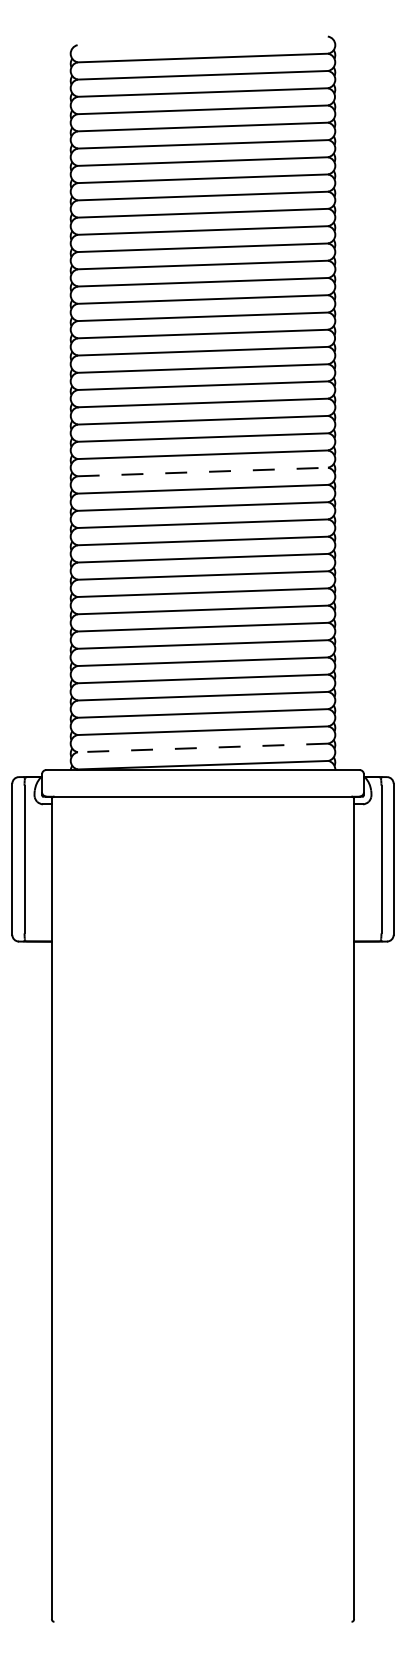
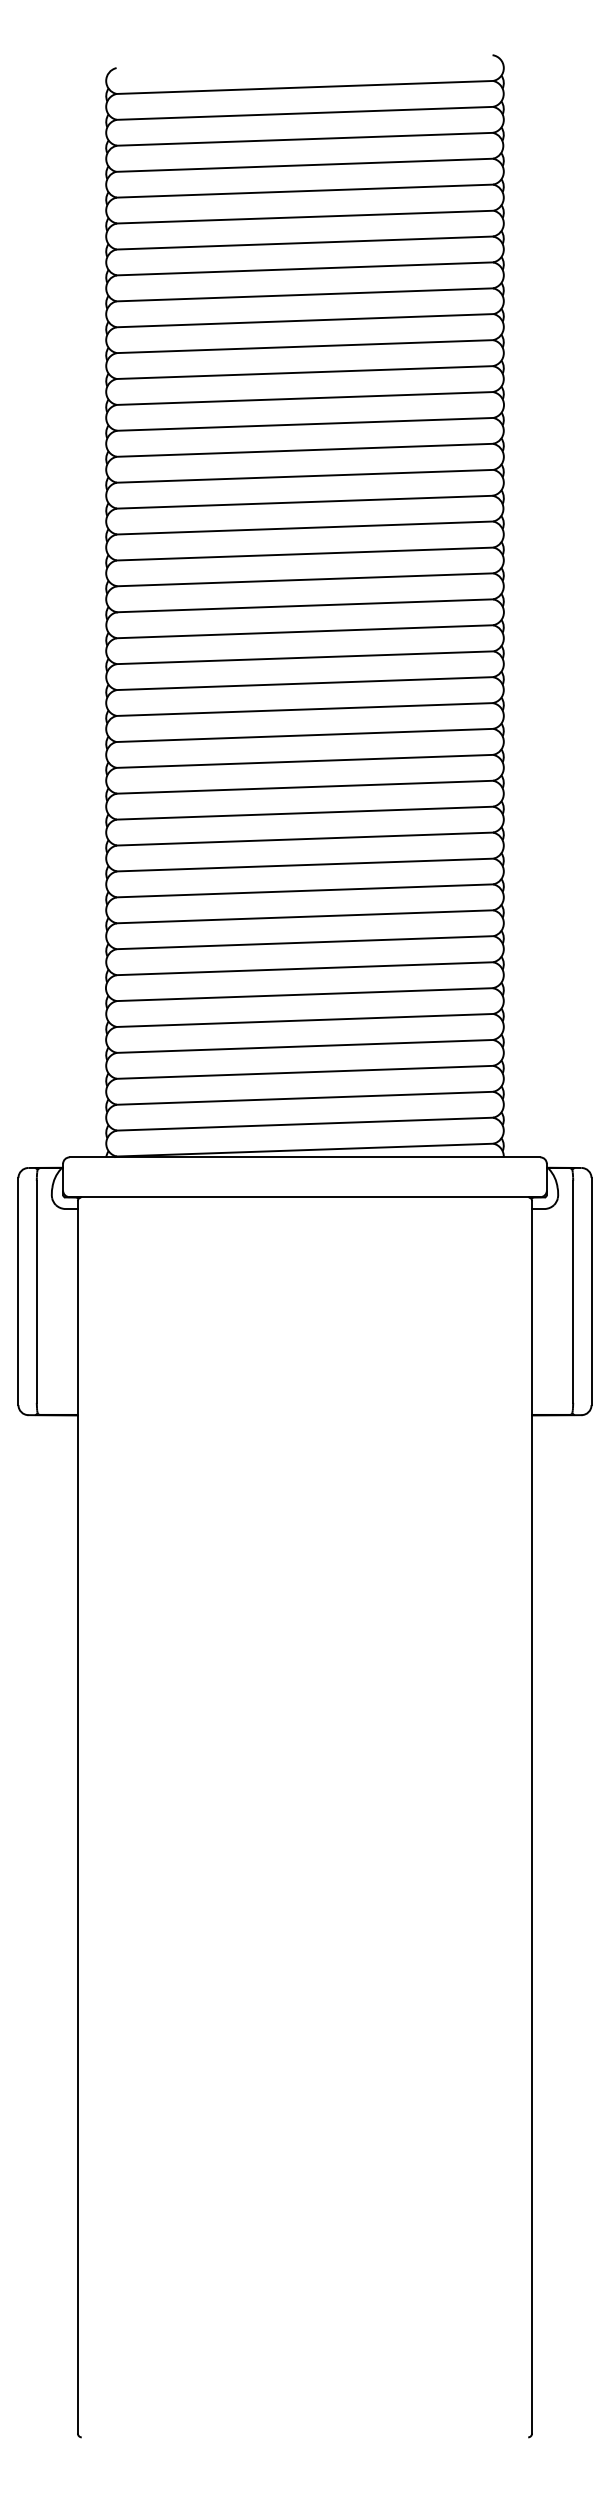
line: (203, 471) -> (305, 708), dashed -> solid
line: (202, 747) -> (304, 1123), dashed -> solid

